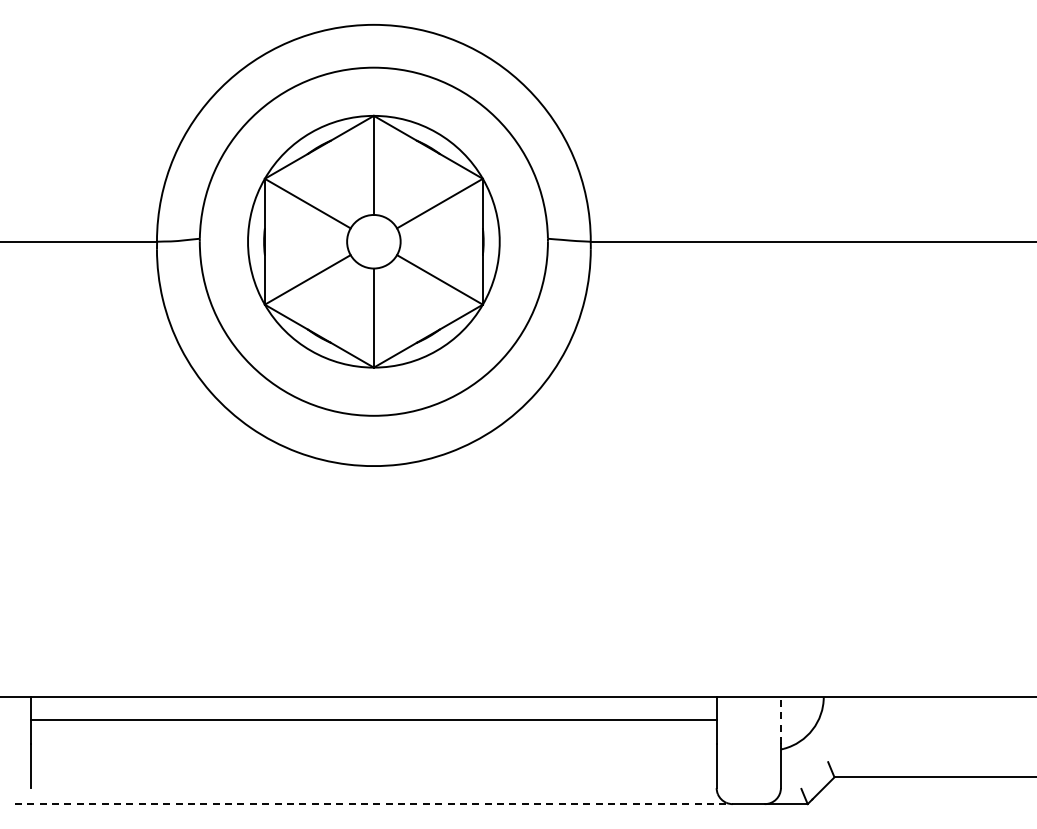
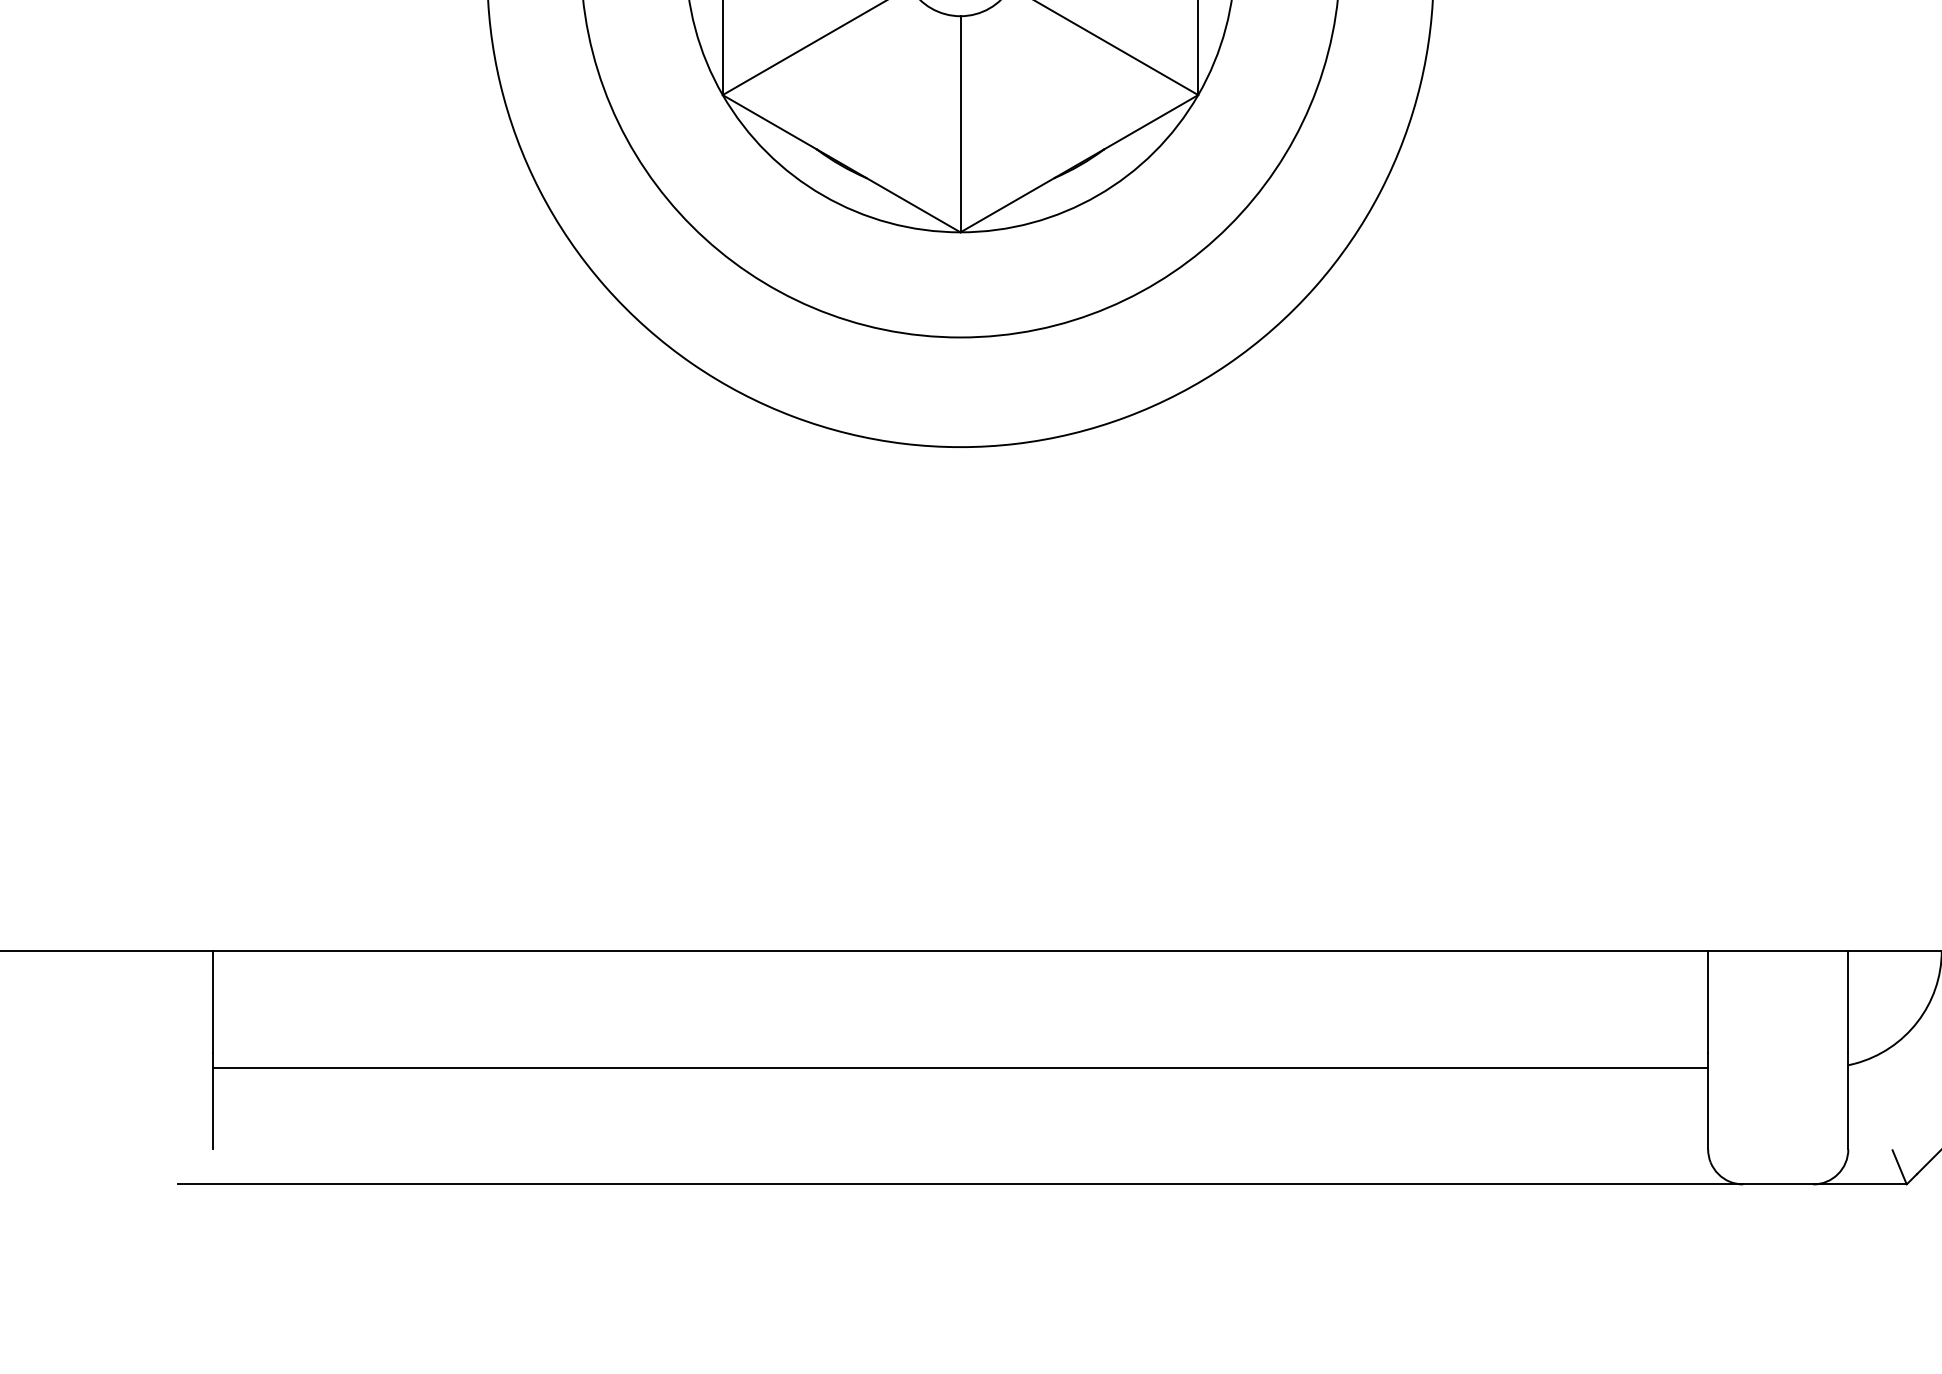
line: (373, 719) -> (959, 1067), moved
line: (780, 719) -> (1847, 999), dashed -> solid
line: (373, 804) -> (959, 1185), dashed -> solid

